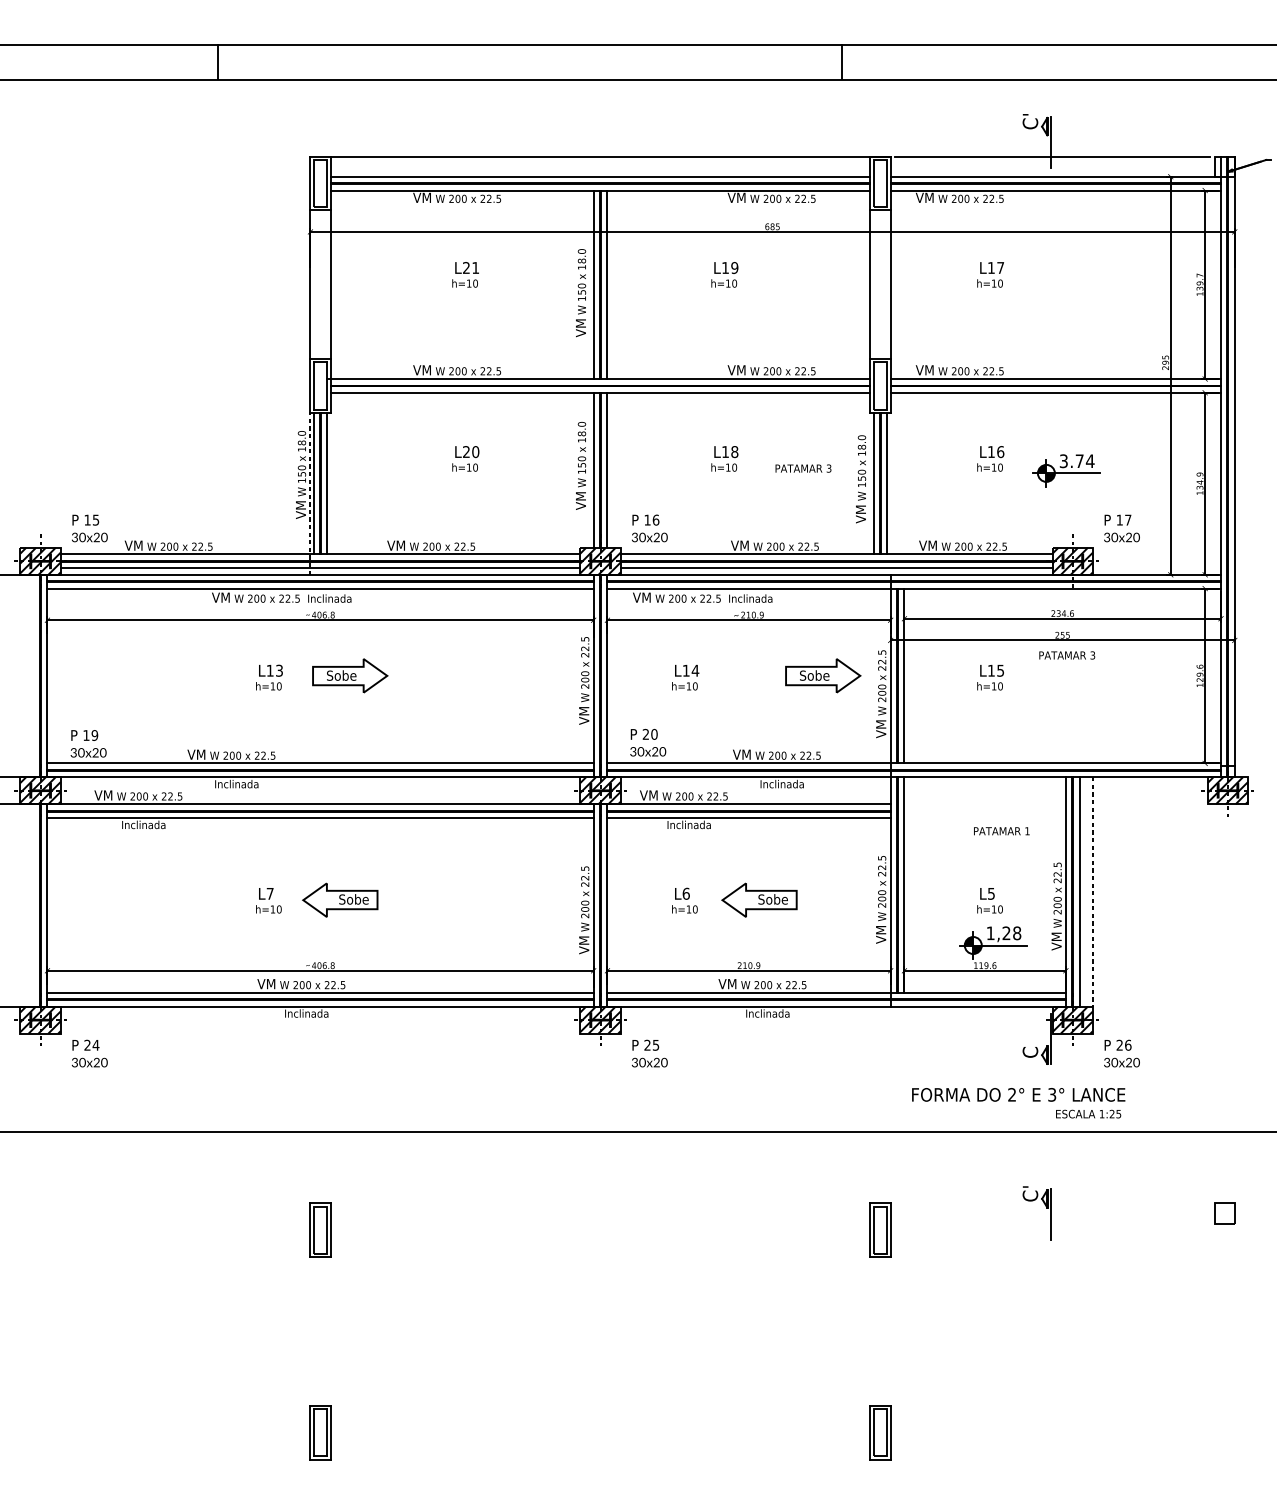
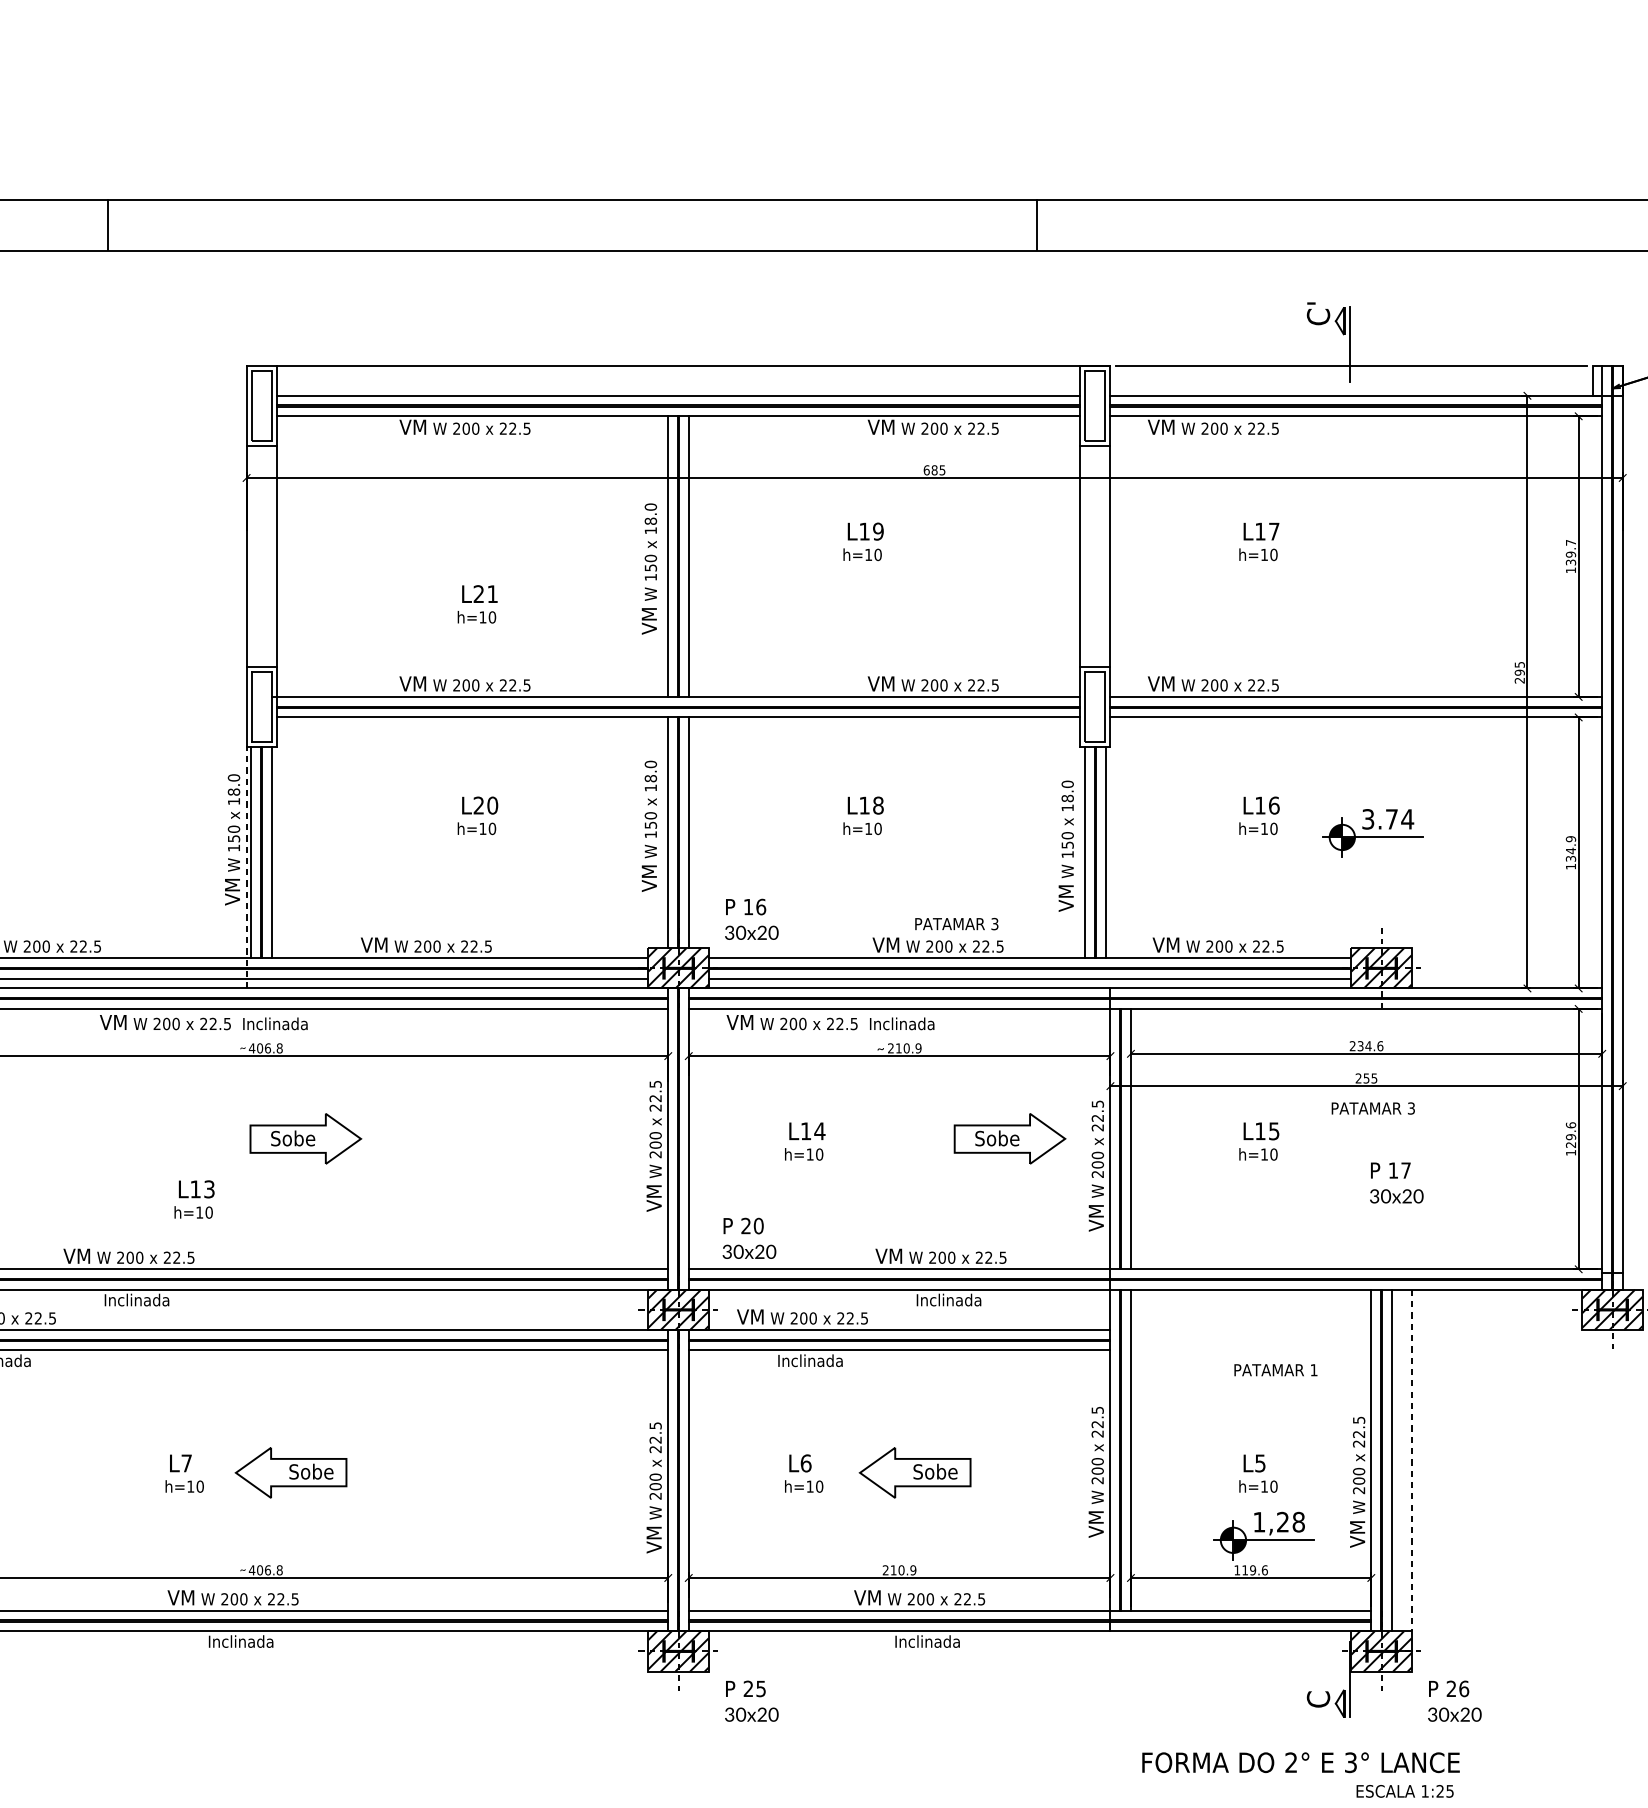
text: (465, 274) -> (477, 603), moved
text: (803, 468) -> (956, 923), moved
text: (1121, 528) -> (1396, 1183), moved
text: (269, 677) -> (194, 1199), moved

